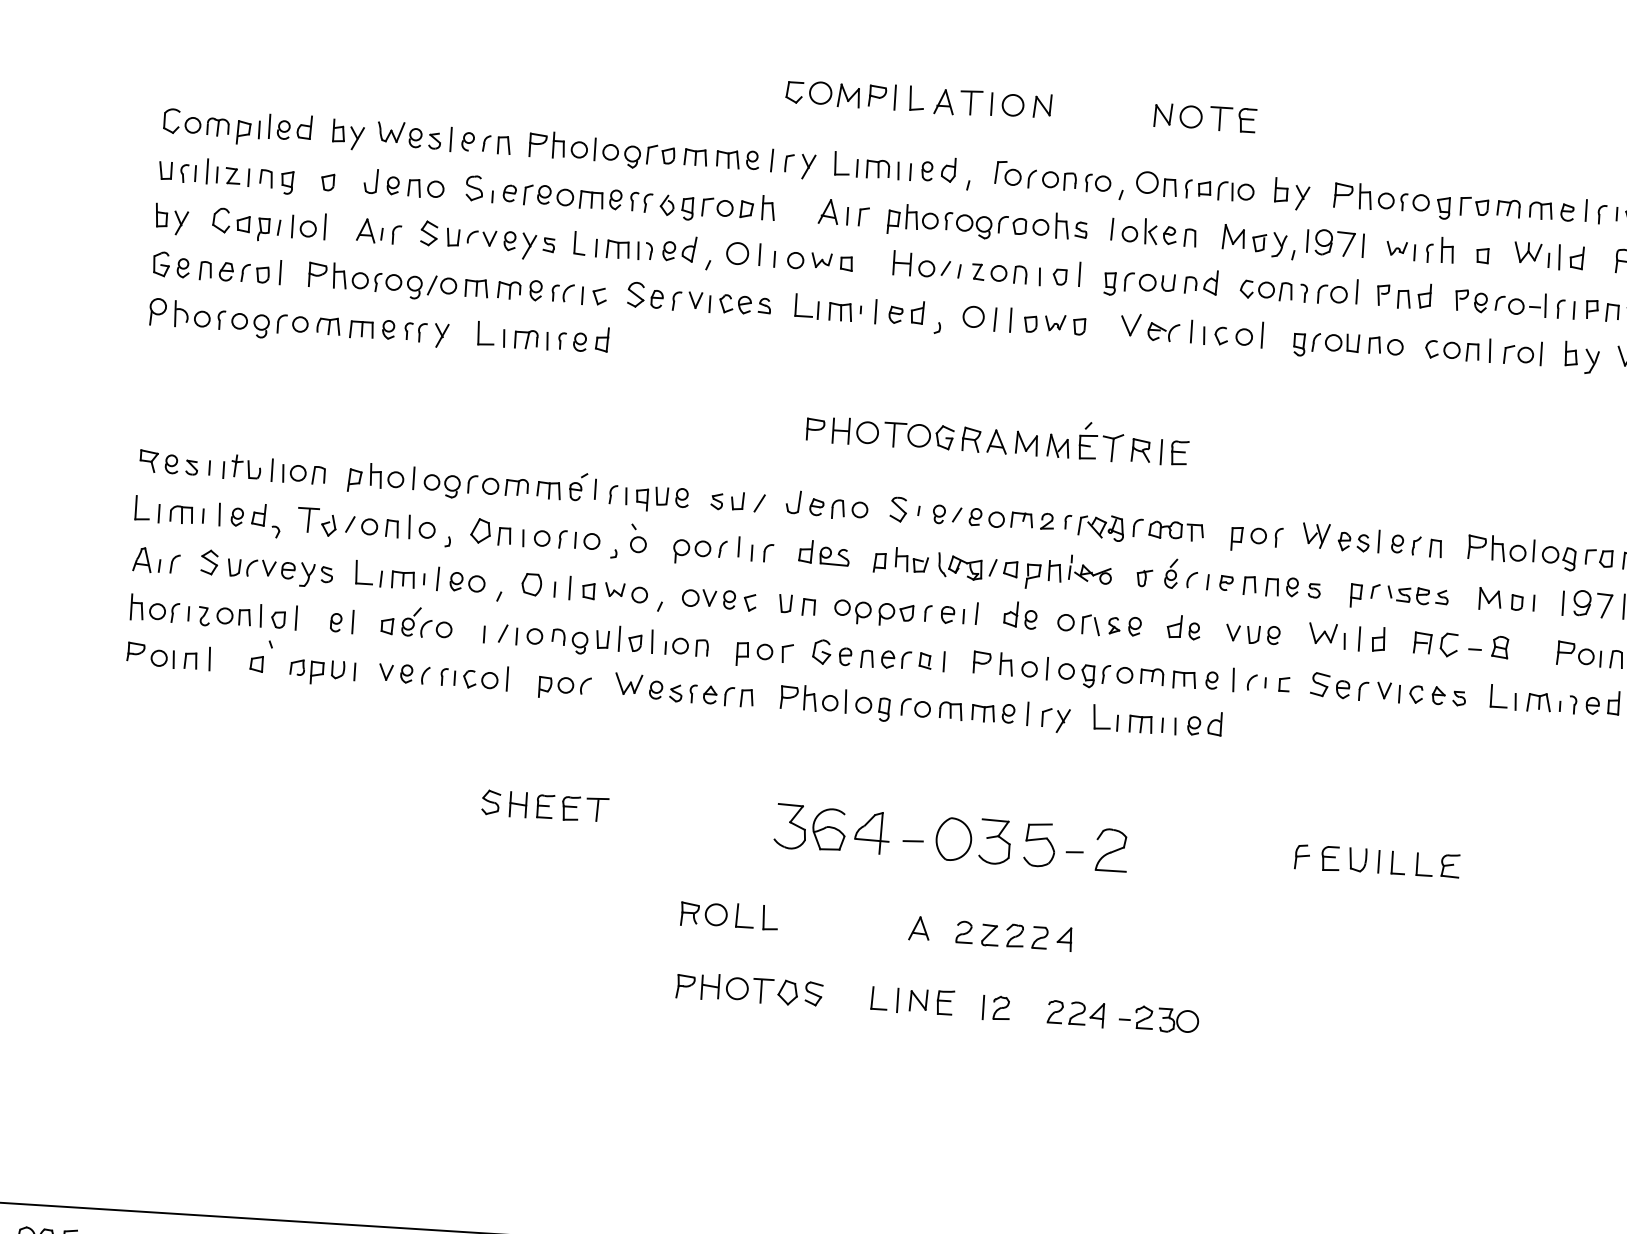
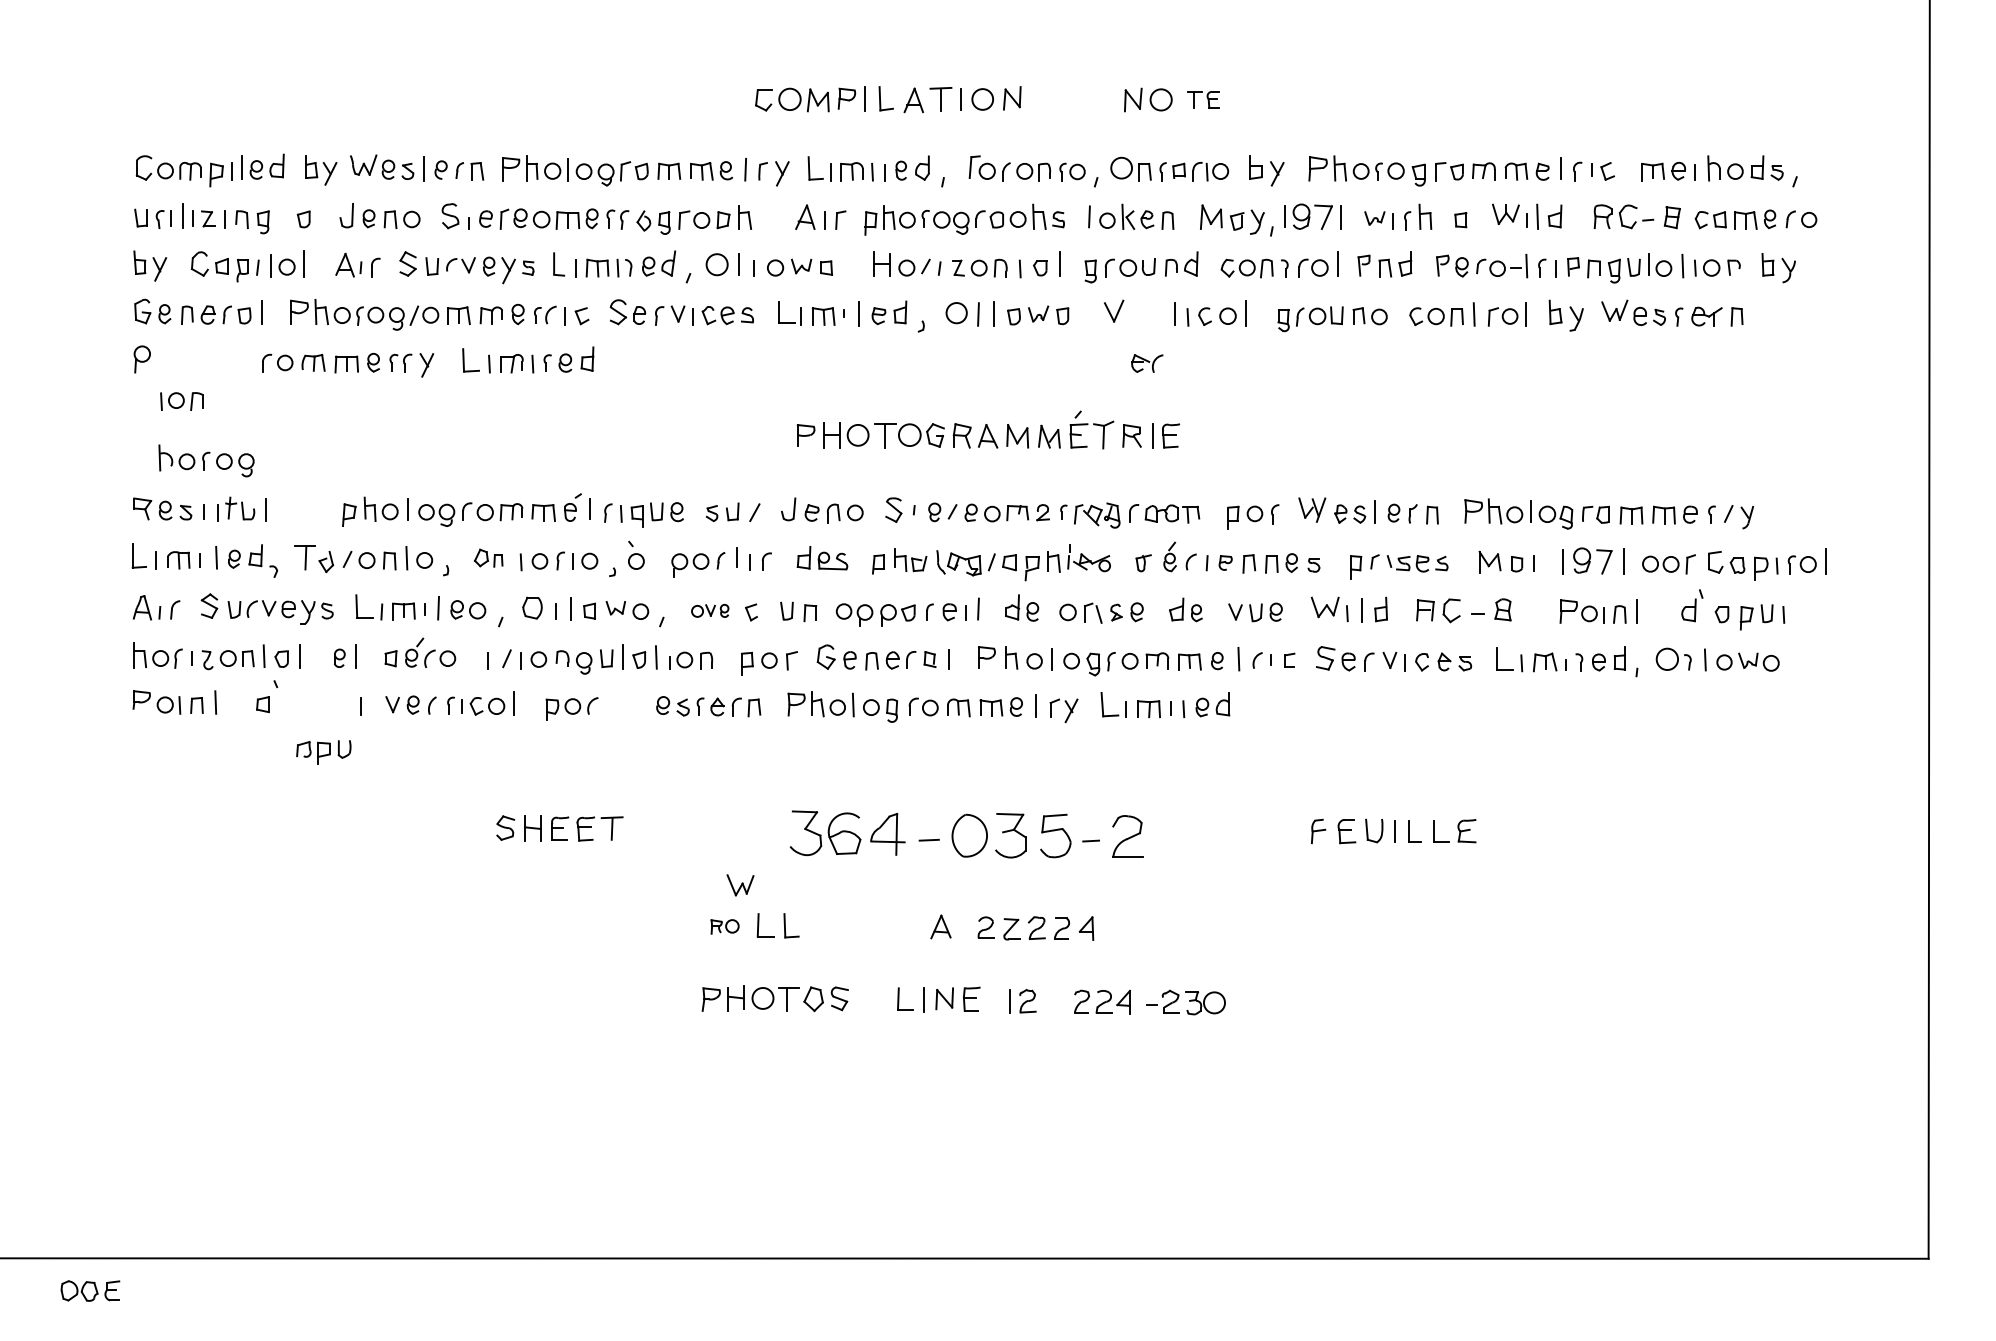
part: (1233, 119) -> (1203, 99), size x0.7
part: (221, 319) -> (206, 460), moved
part: (1163, 332) -> (1147, 363), moved
part: (303, 474) -> (181, 401), moved
part: (491, 532) -> (488, 558), size x0.7
part: (709, 598) -> (710, 610), size x0.7
part: (316, 671) -> (323, 752), moved
part: (628, 684) -> (740, 885), moved
part: (703, 914) -> (724, 926), size x0.6

